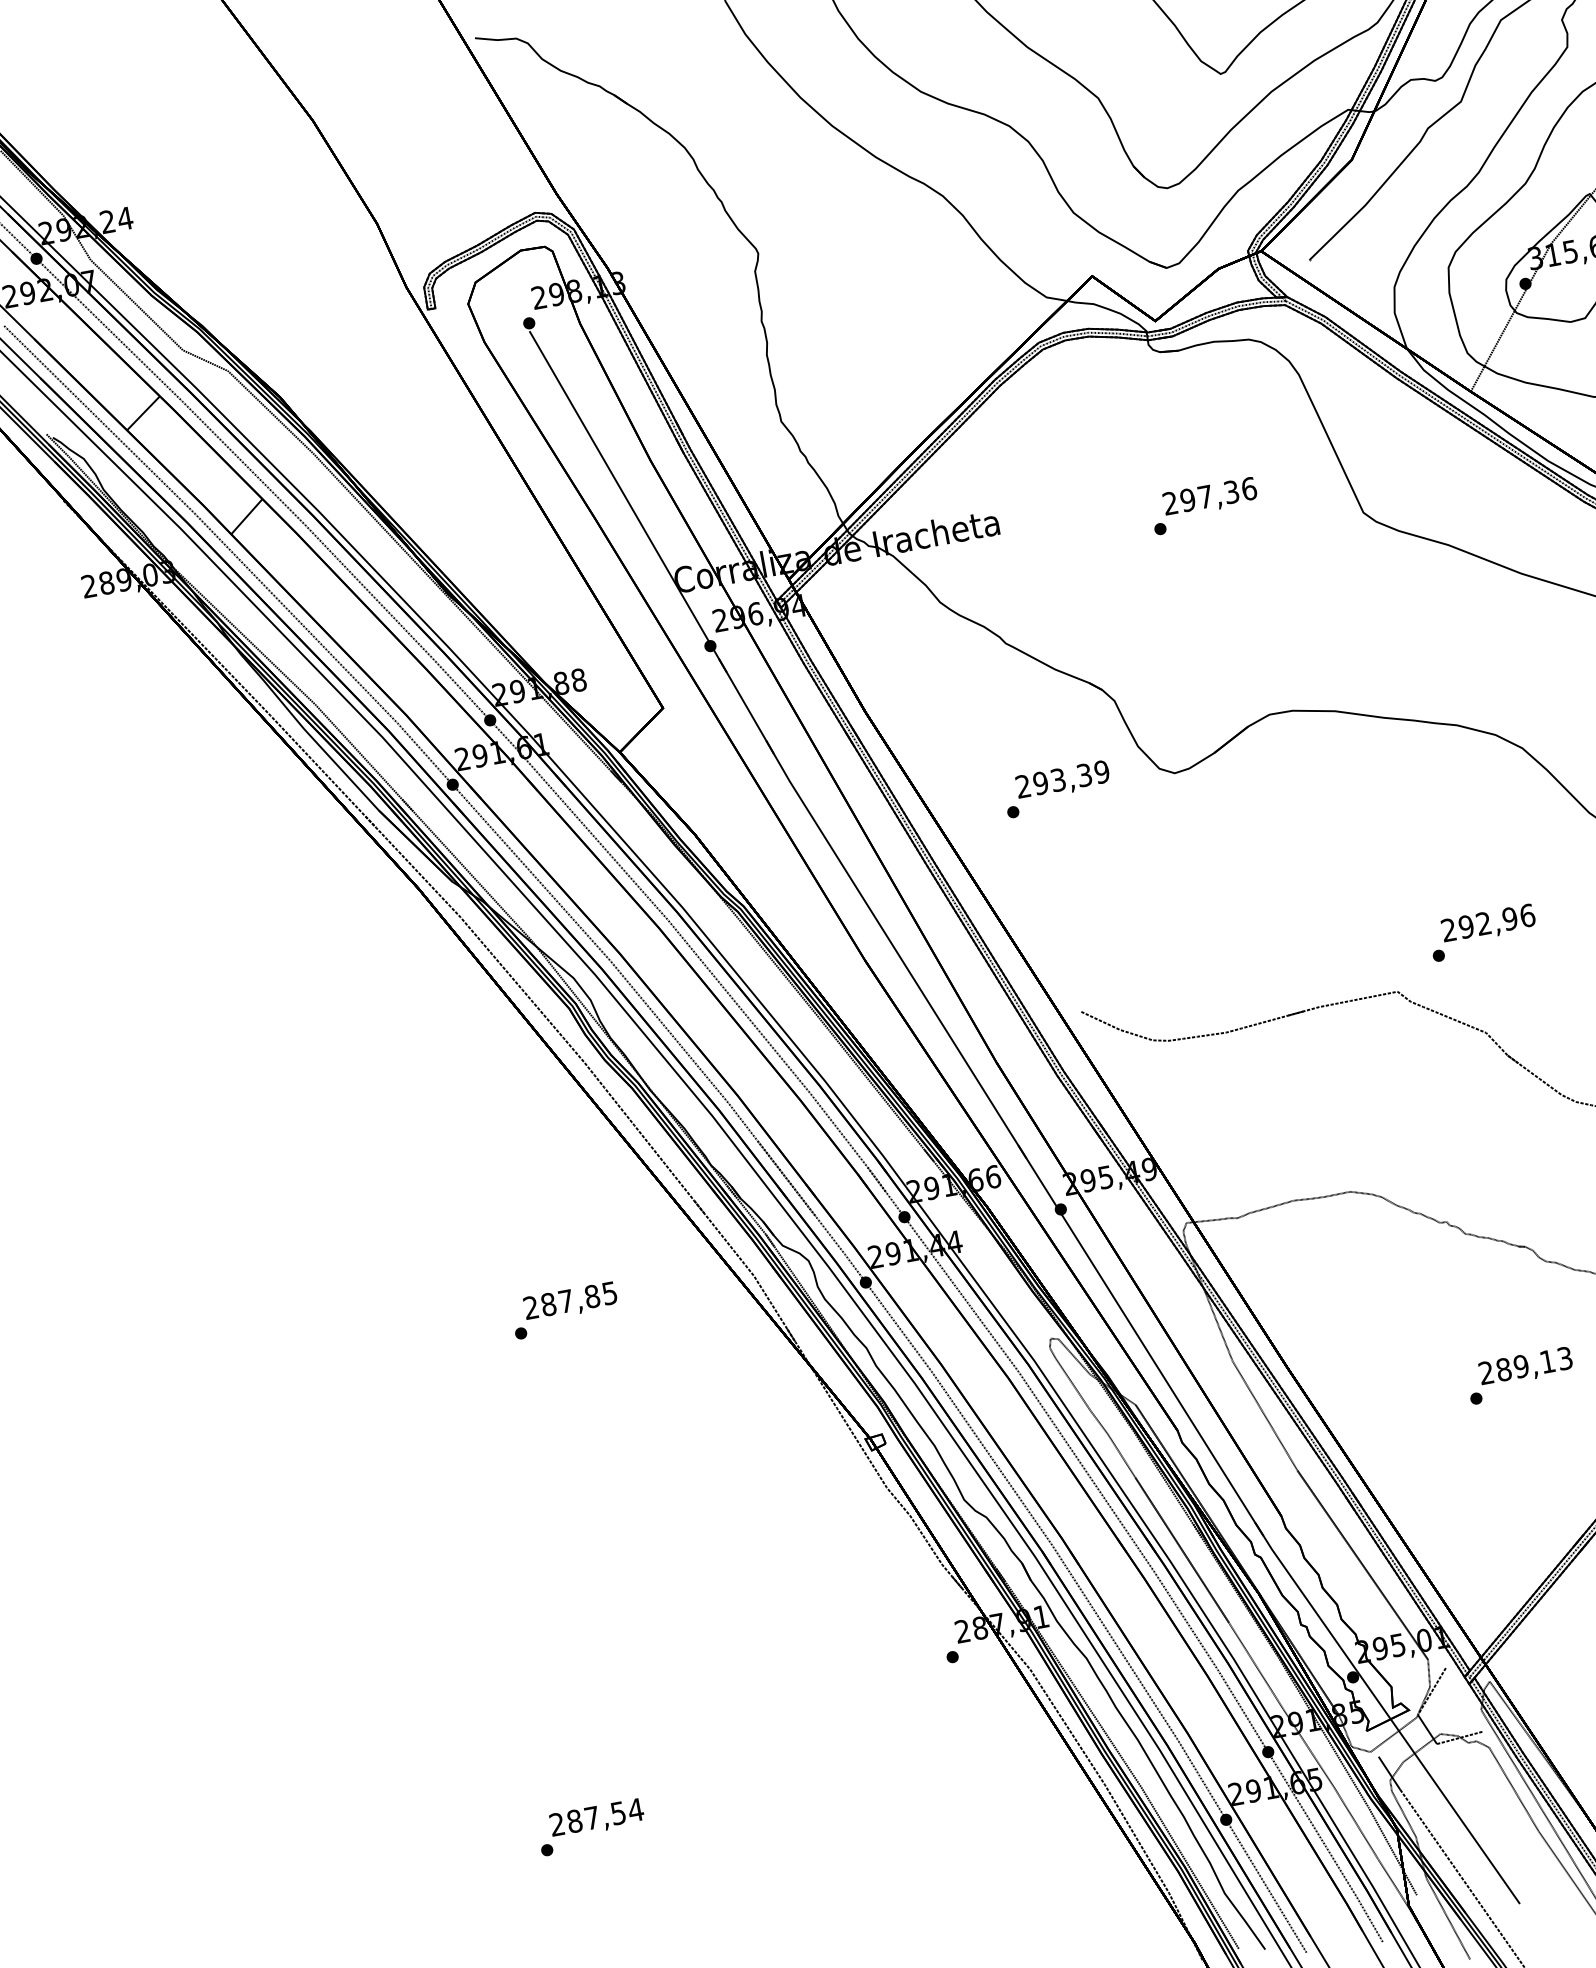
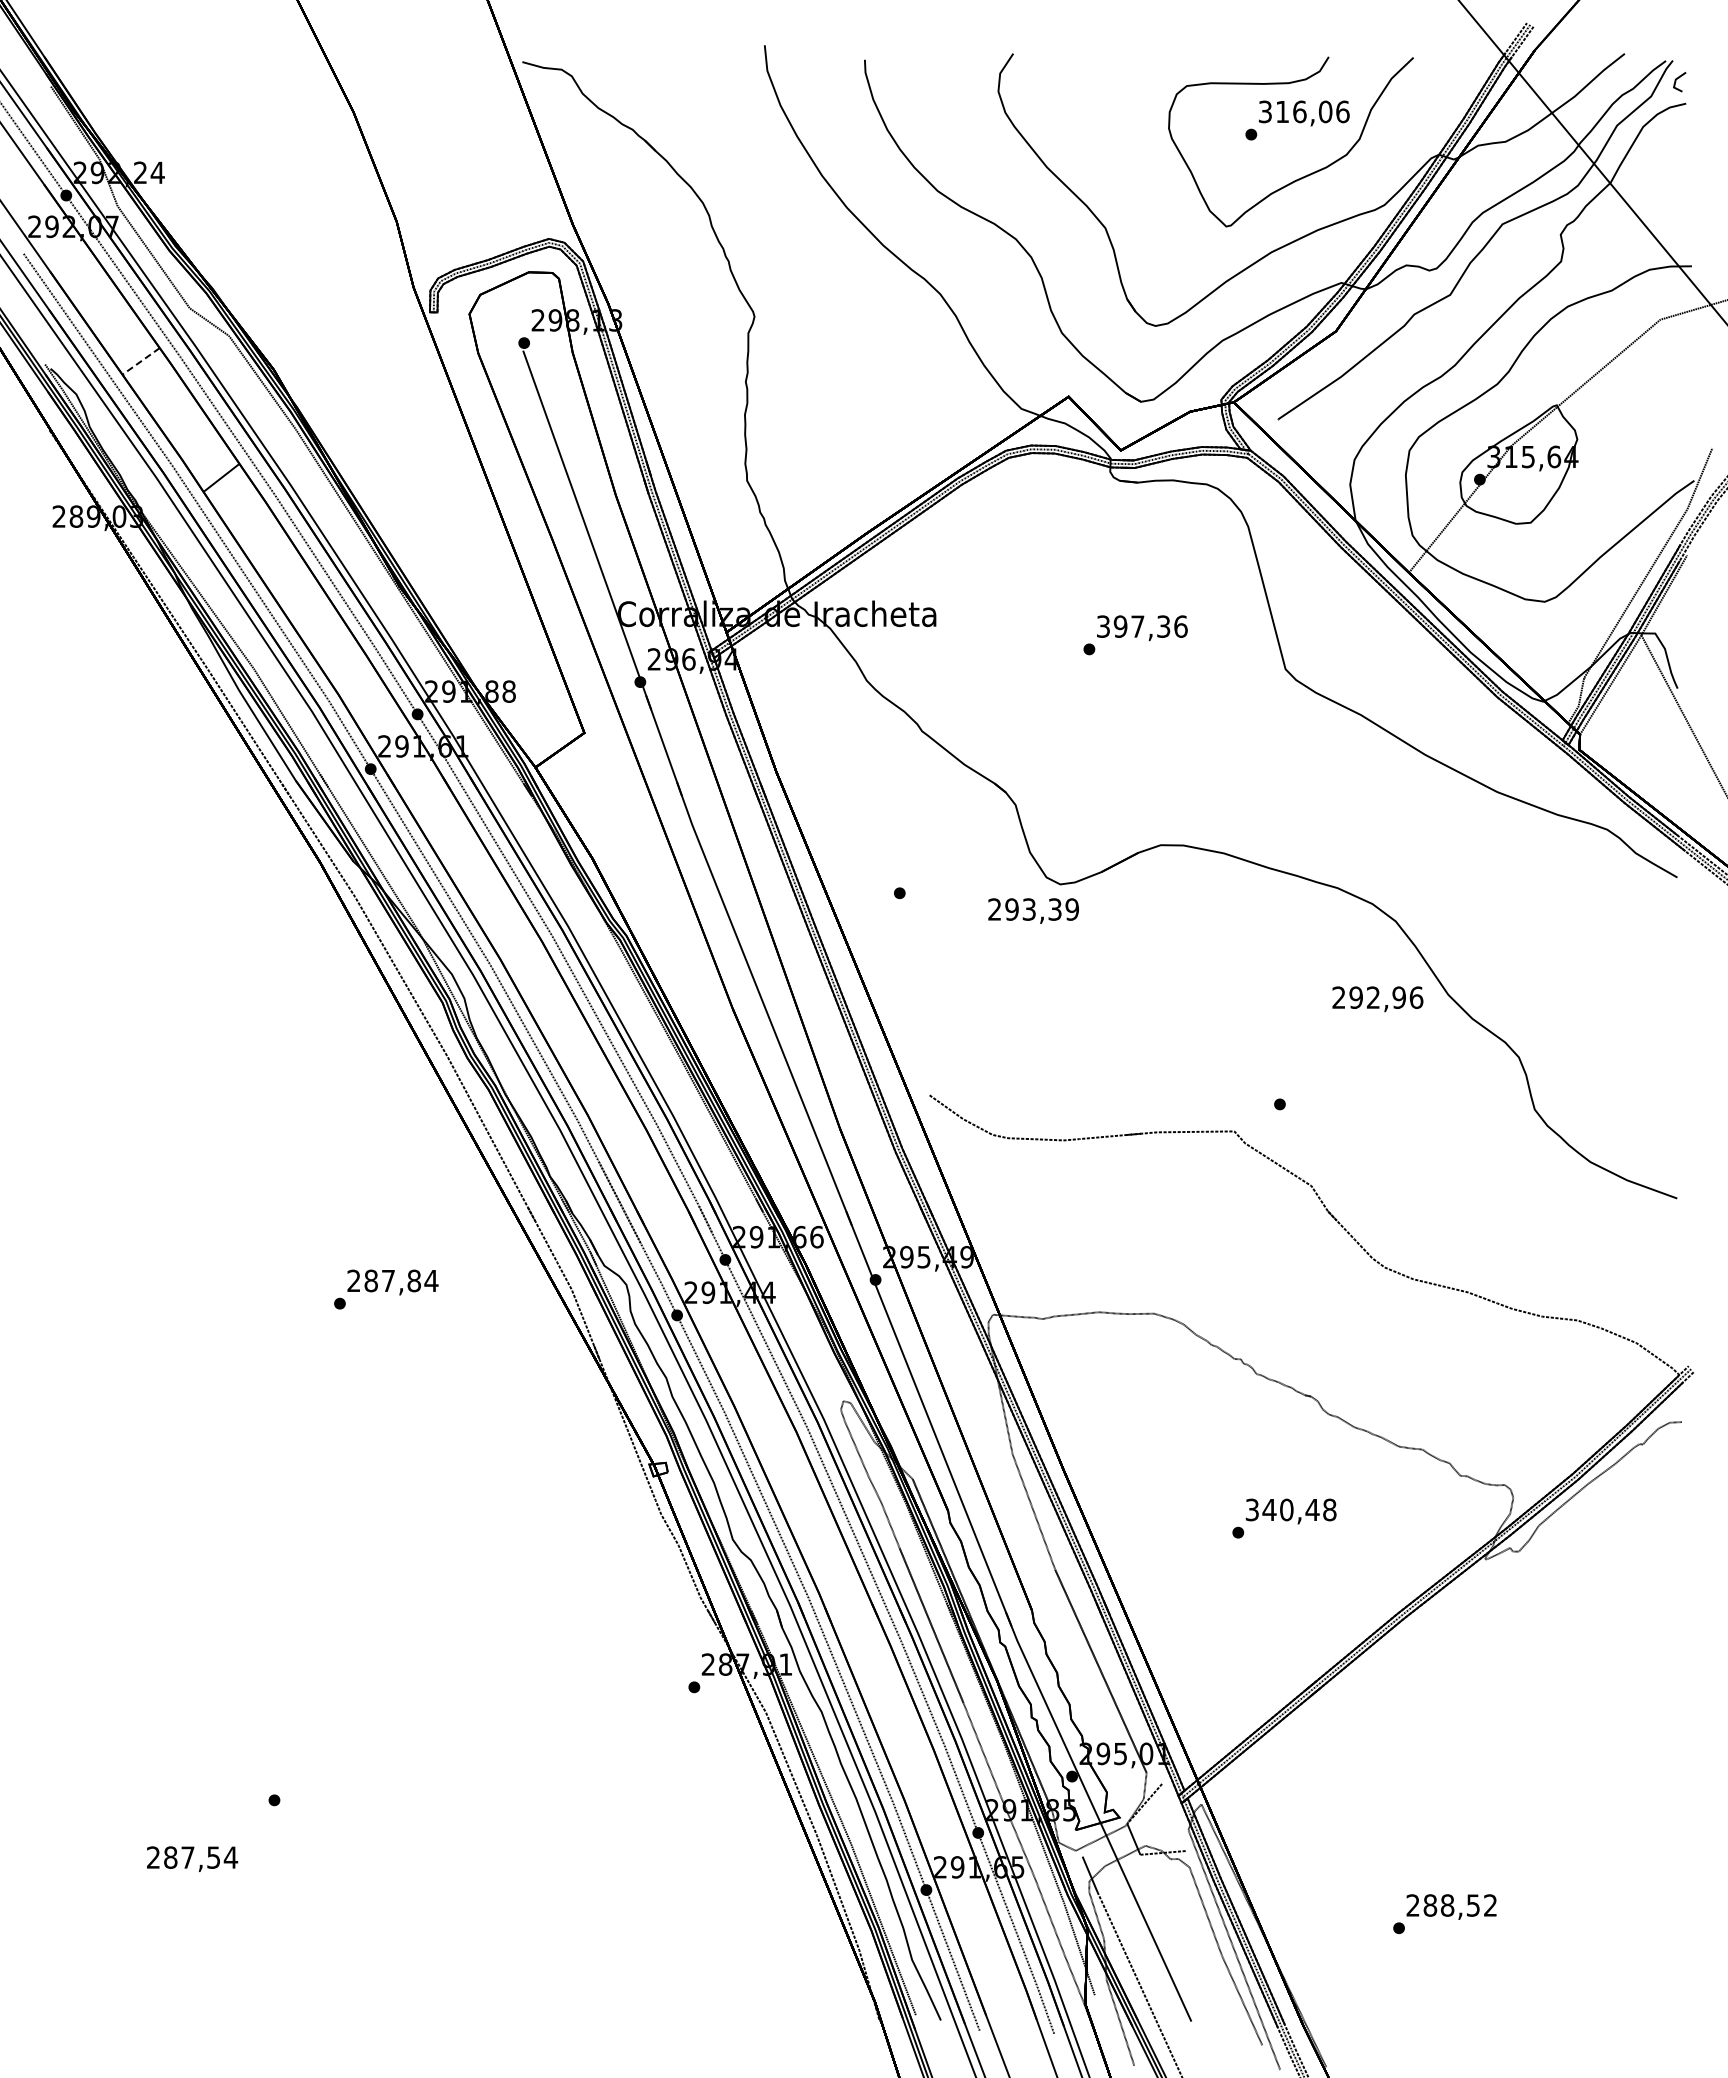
line: (142, 413) -> (140, 361), solid -> dashed
text: (1170, 503) -> (1103, 626), 297,36 -> 397,36
text: (1062, 780) -> (1033, 910), moved
text: (1488, 924) -> (1377, 999), moved
text: (610, 1293) -> (431, 1281), 287,85 -> 287,84
text: (1525, 1365) -> (1290, 1509), 289,13 -> 340,48
text: (597, 1818) -> (192, 1858), moved

